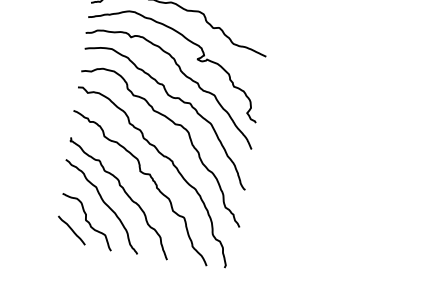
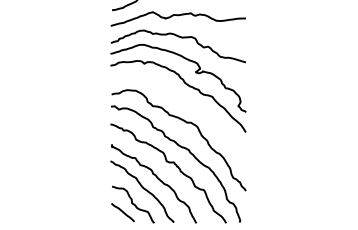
curve: (173, 99) -> (182, 104), removed

